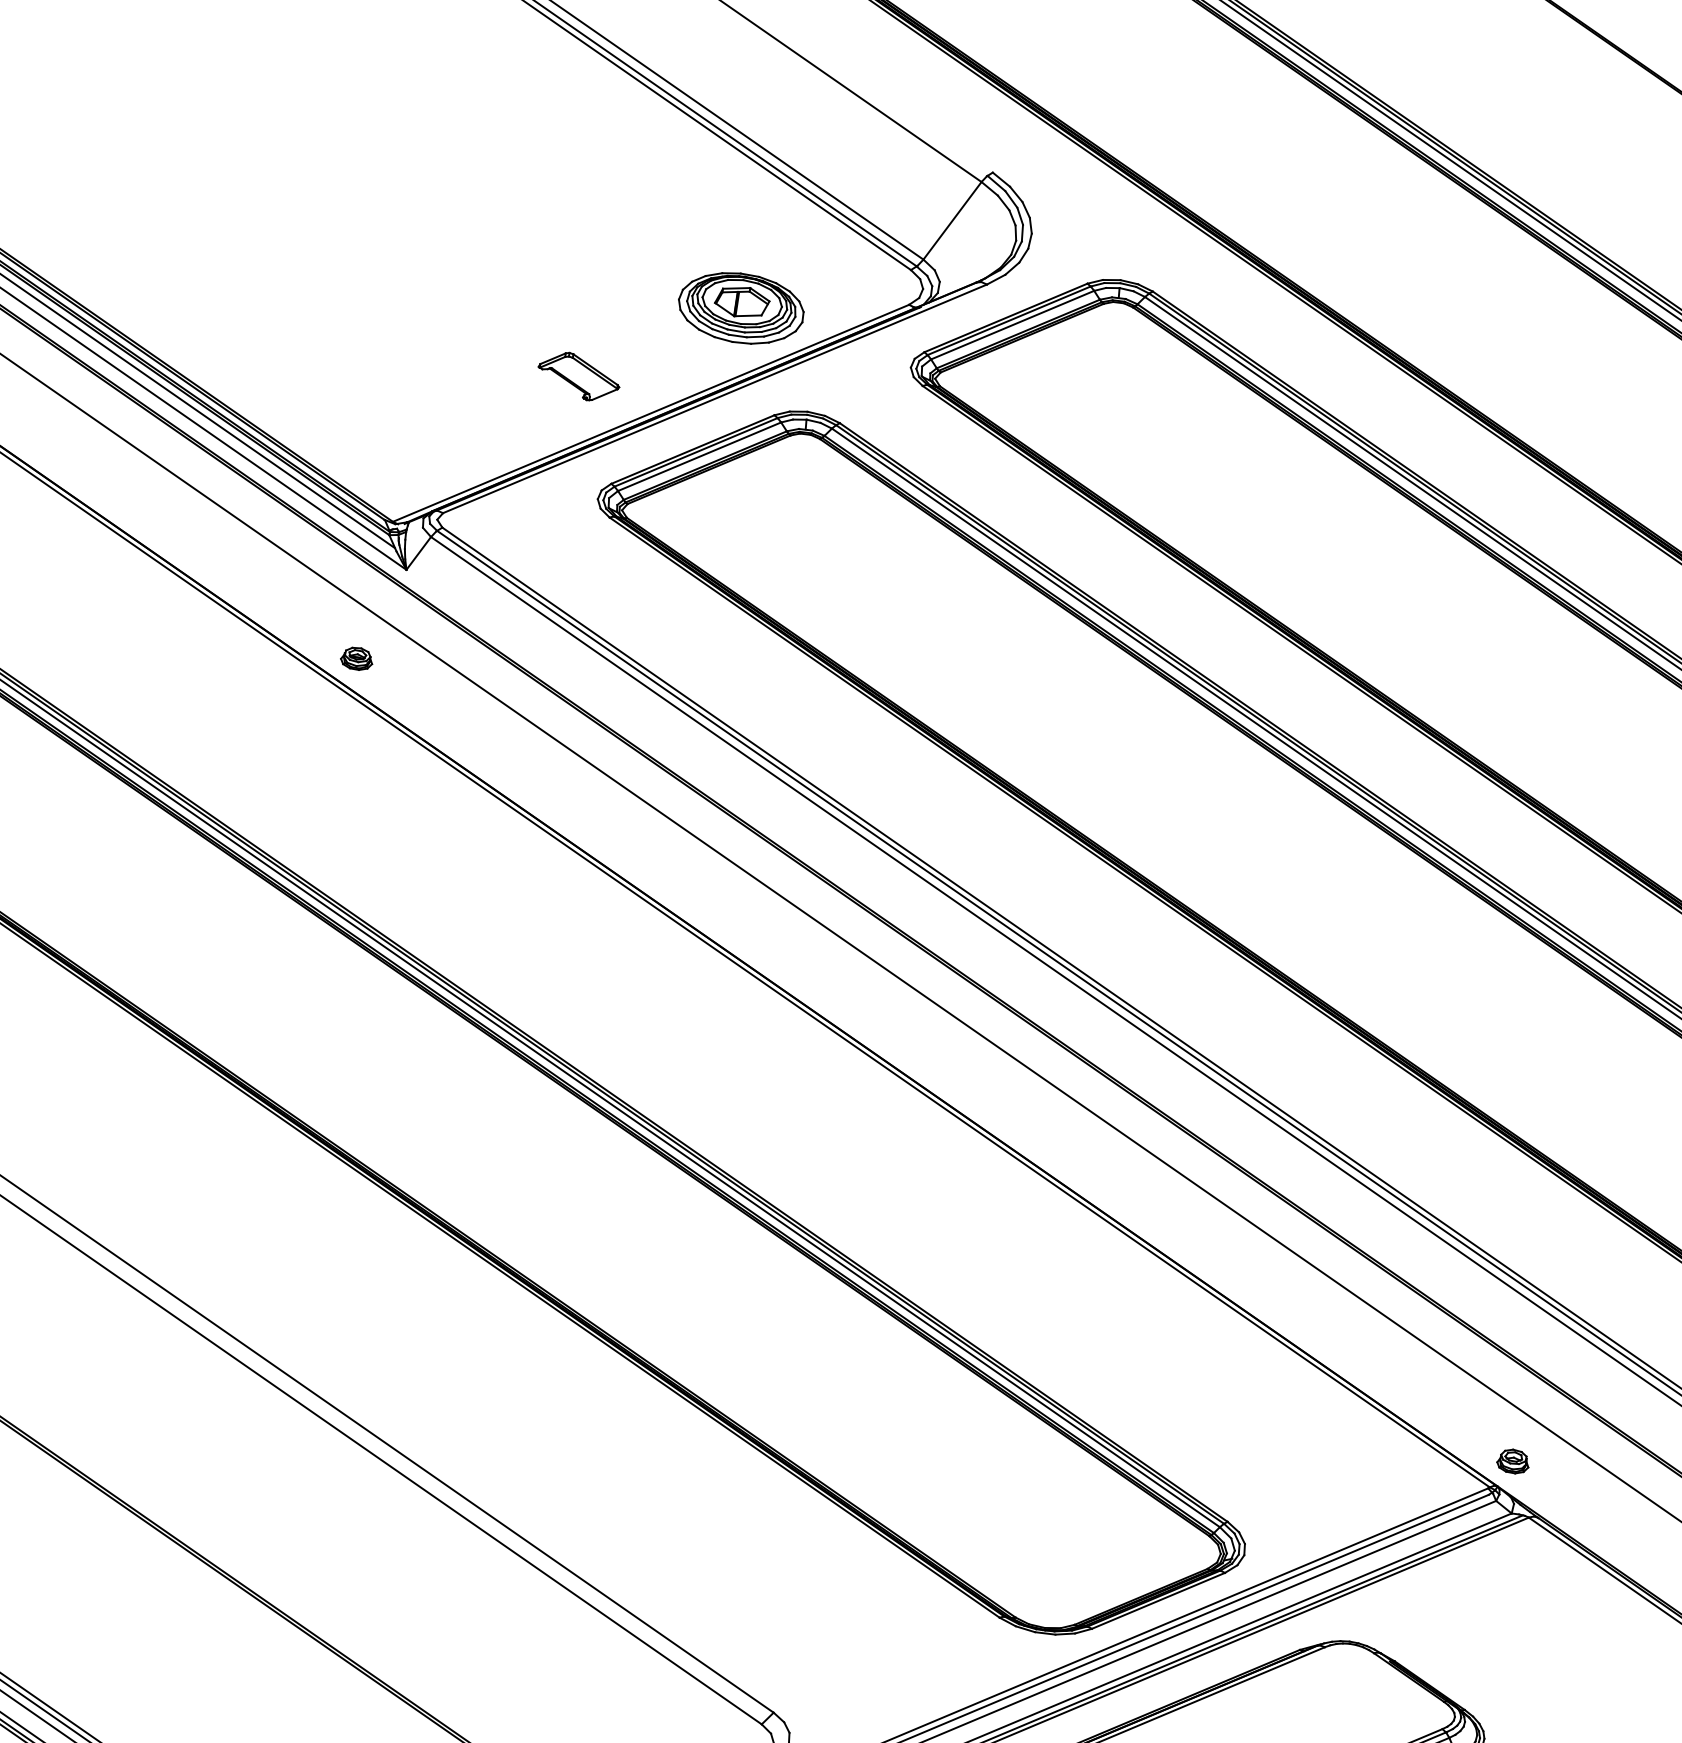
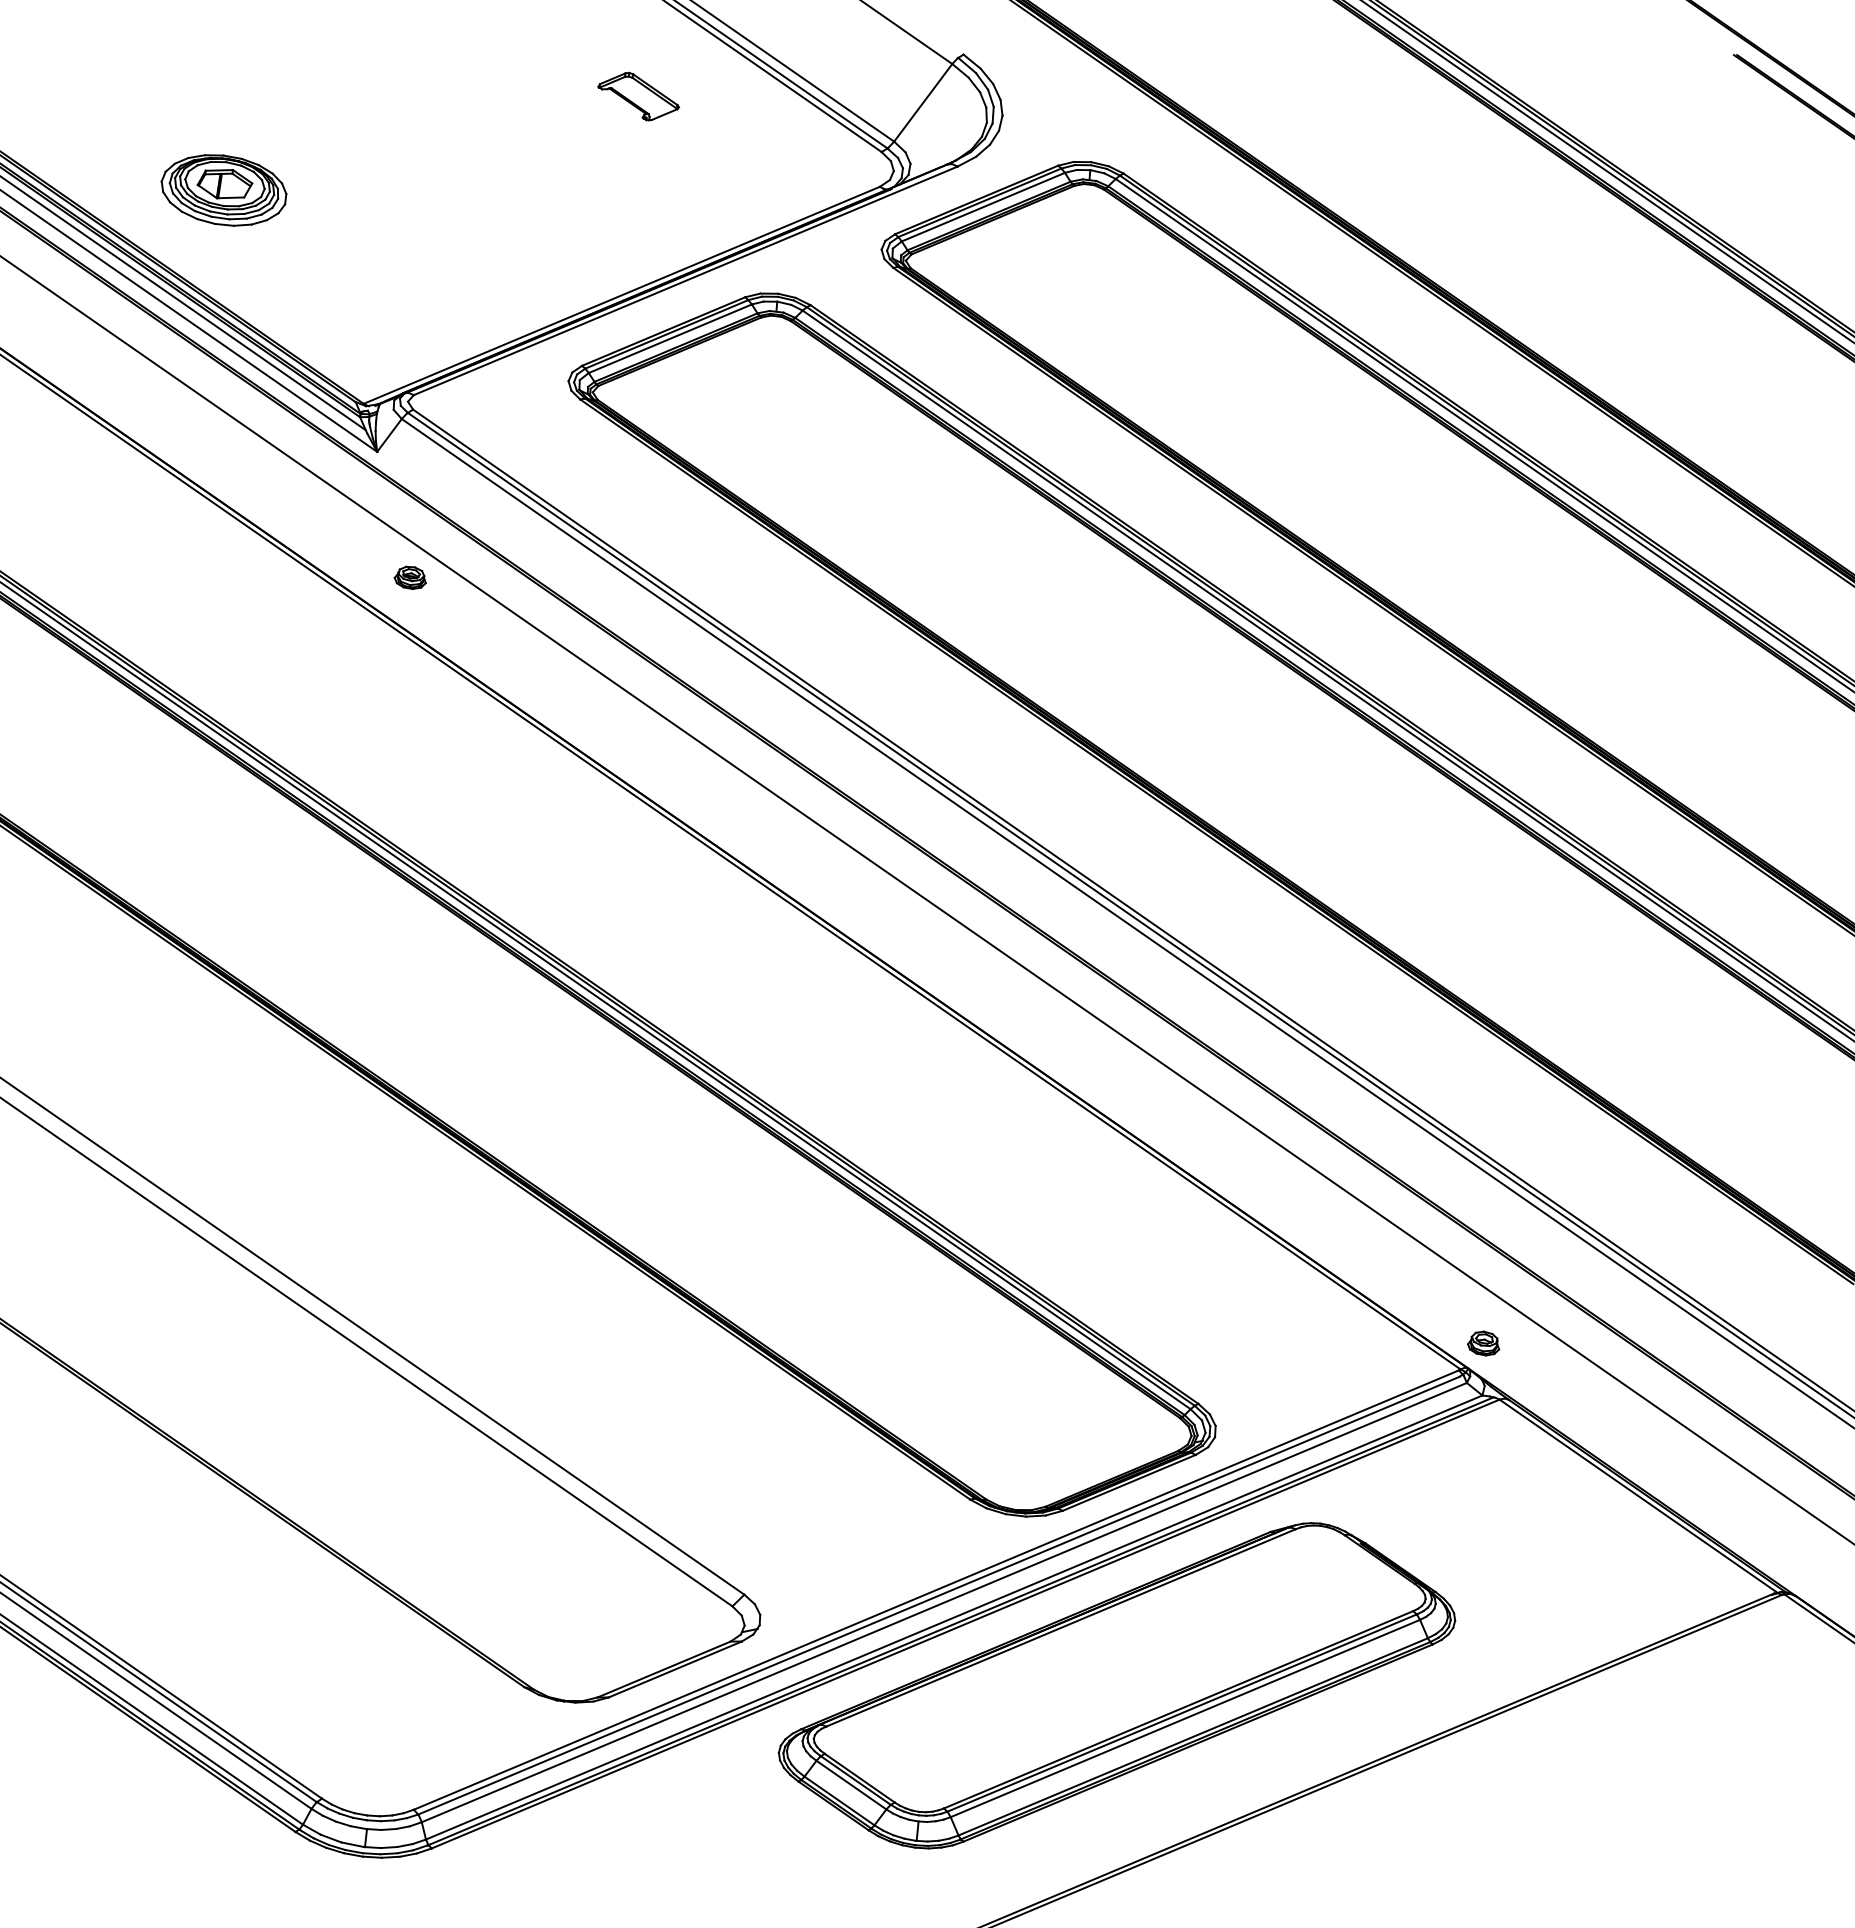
part: (740, 308) -> (223, 190), moved
part: (578, 376) -> (638, 96), moved
part: (355, 658) -> (409, 577), moved

